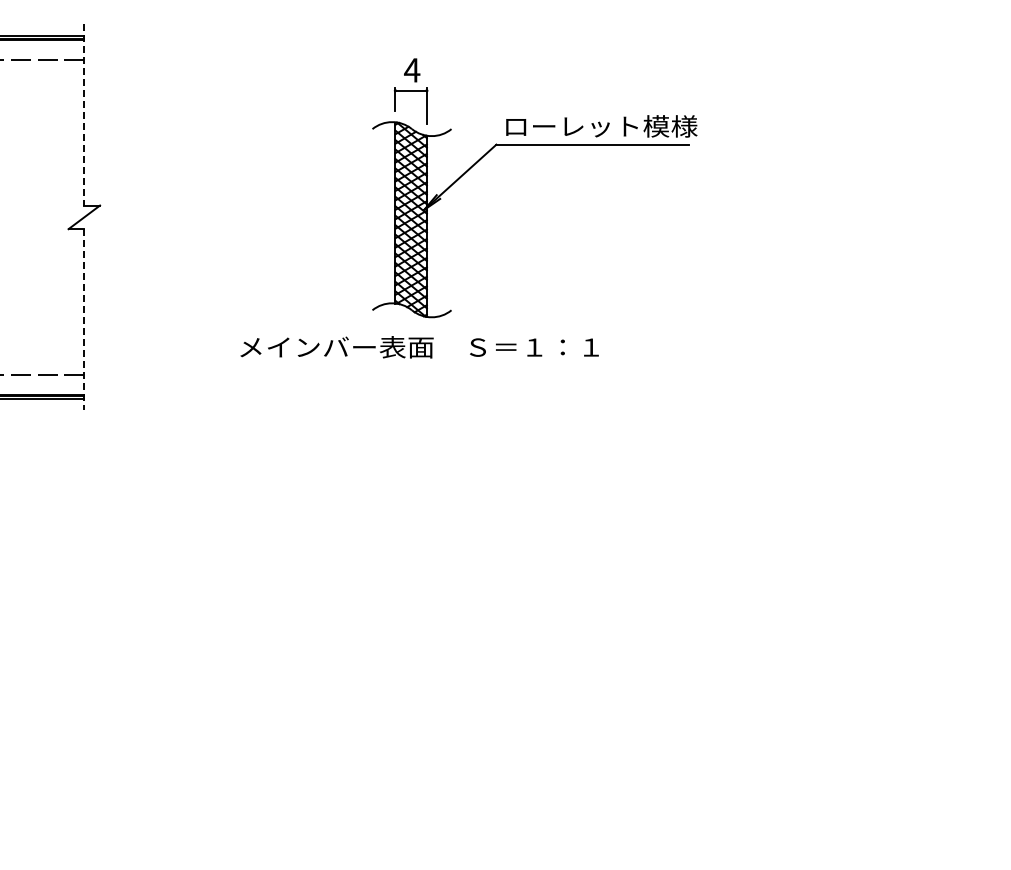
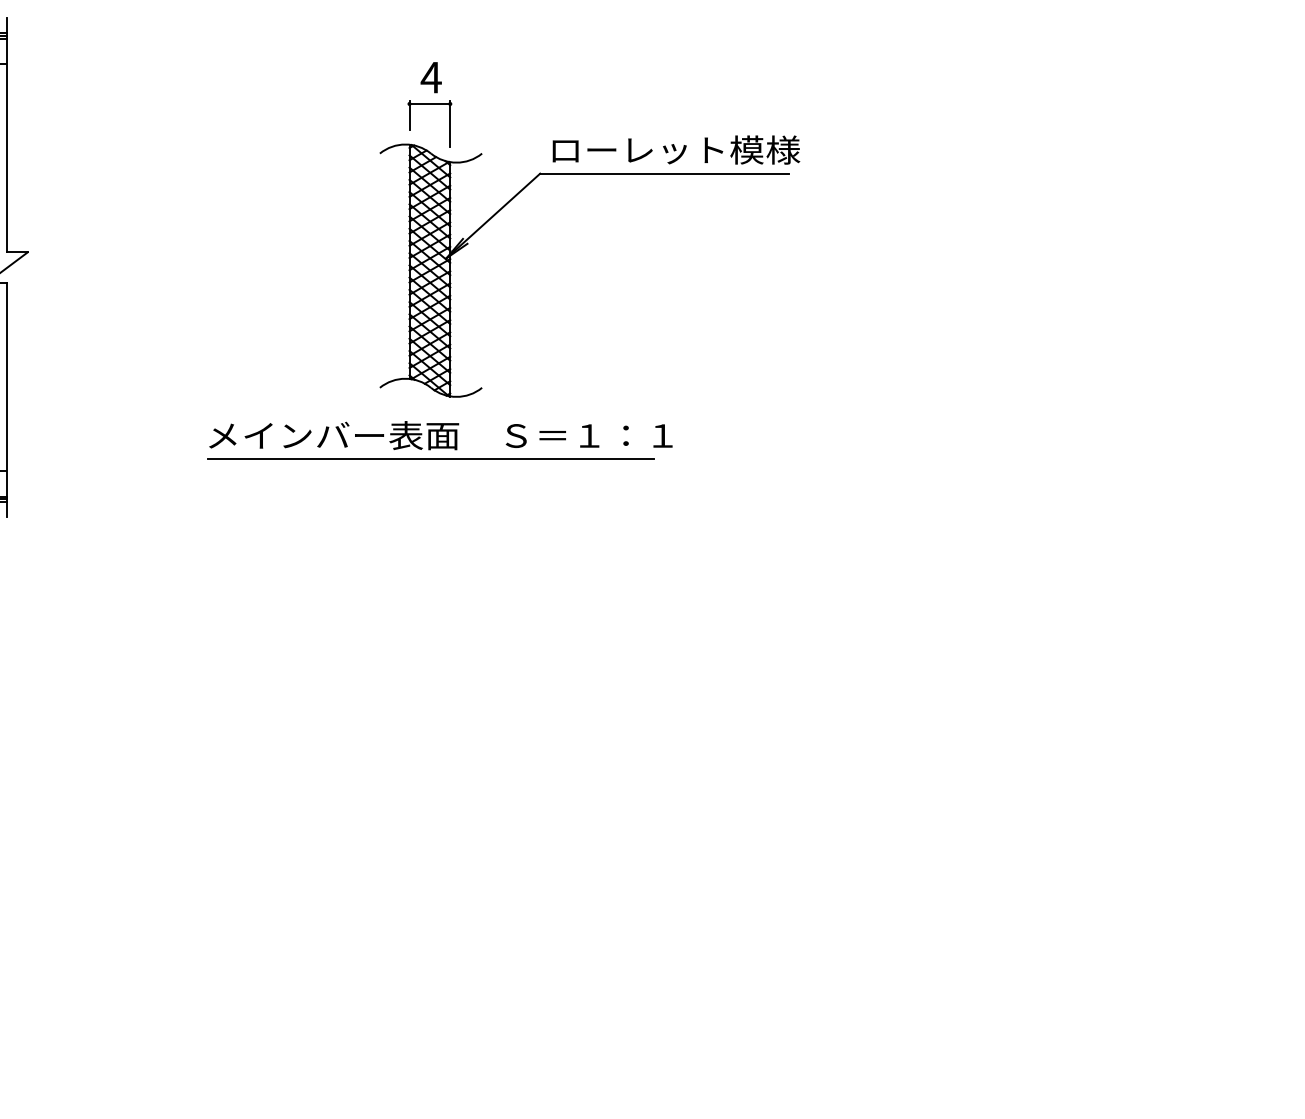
line: (84, 114) -> (7, 134), dashed -> solid
line: (84, 319) -> (7, 399), dashed -> solid
line: (411, 365) -> (430, 459), added

